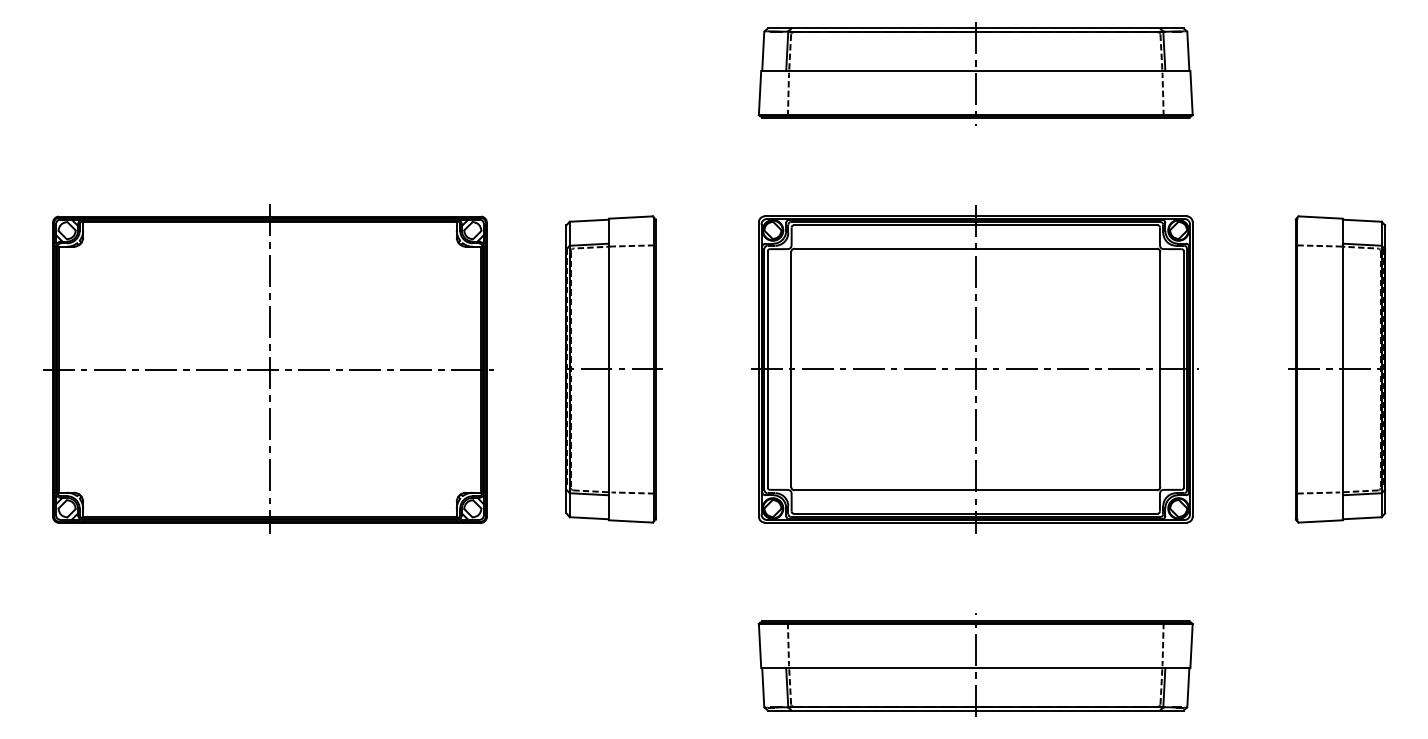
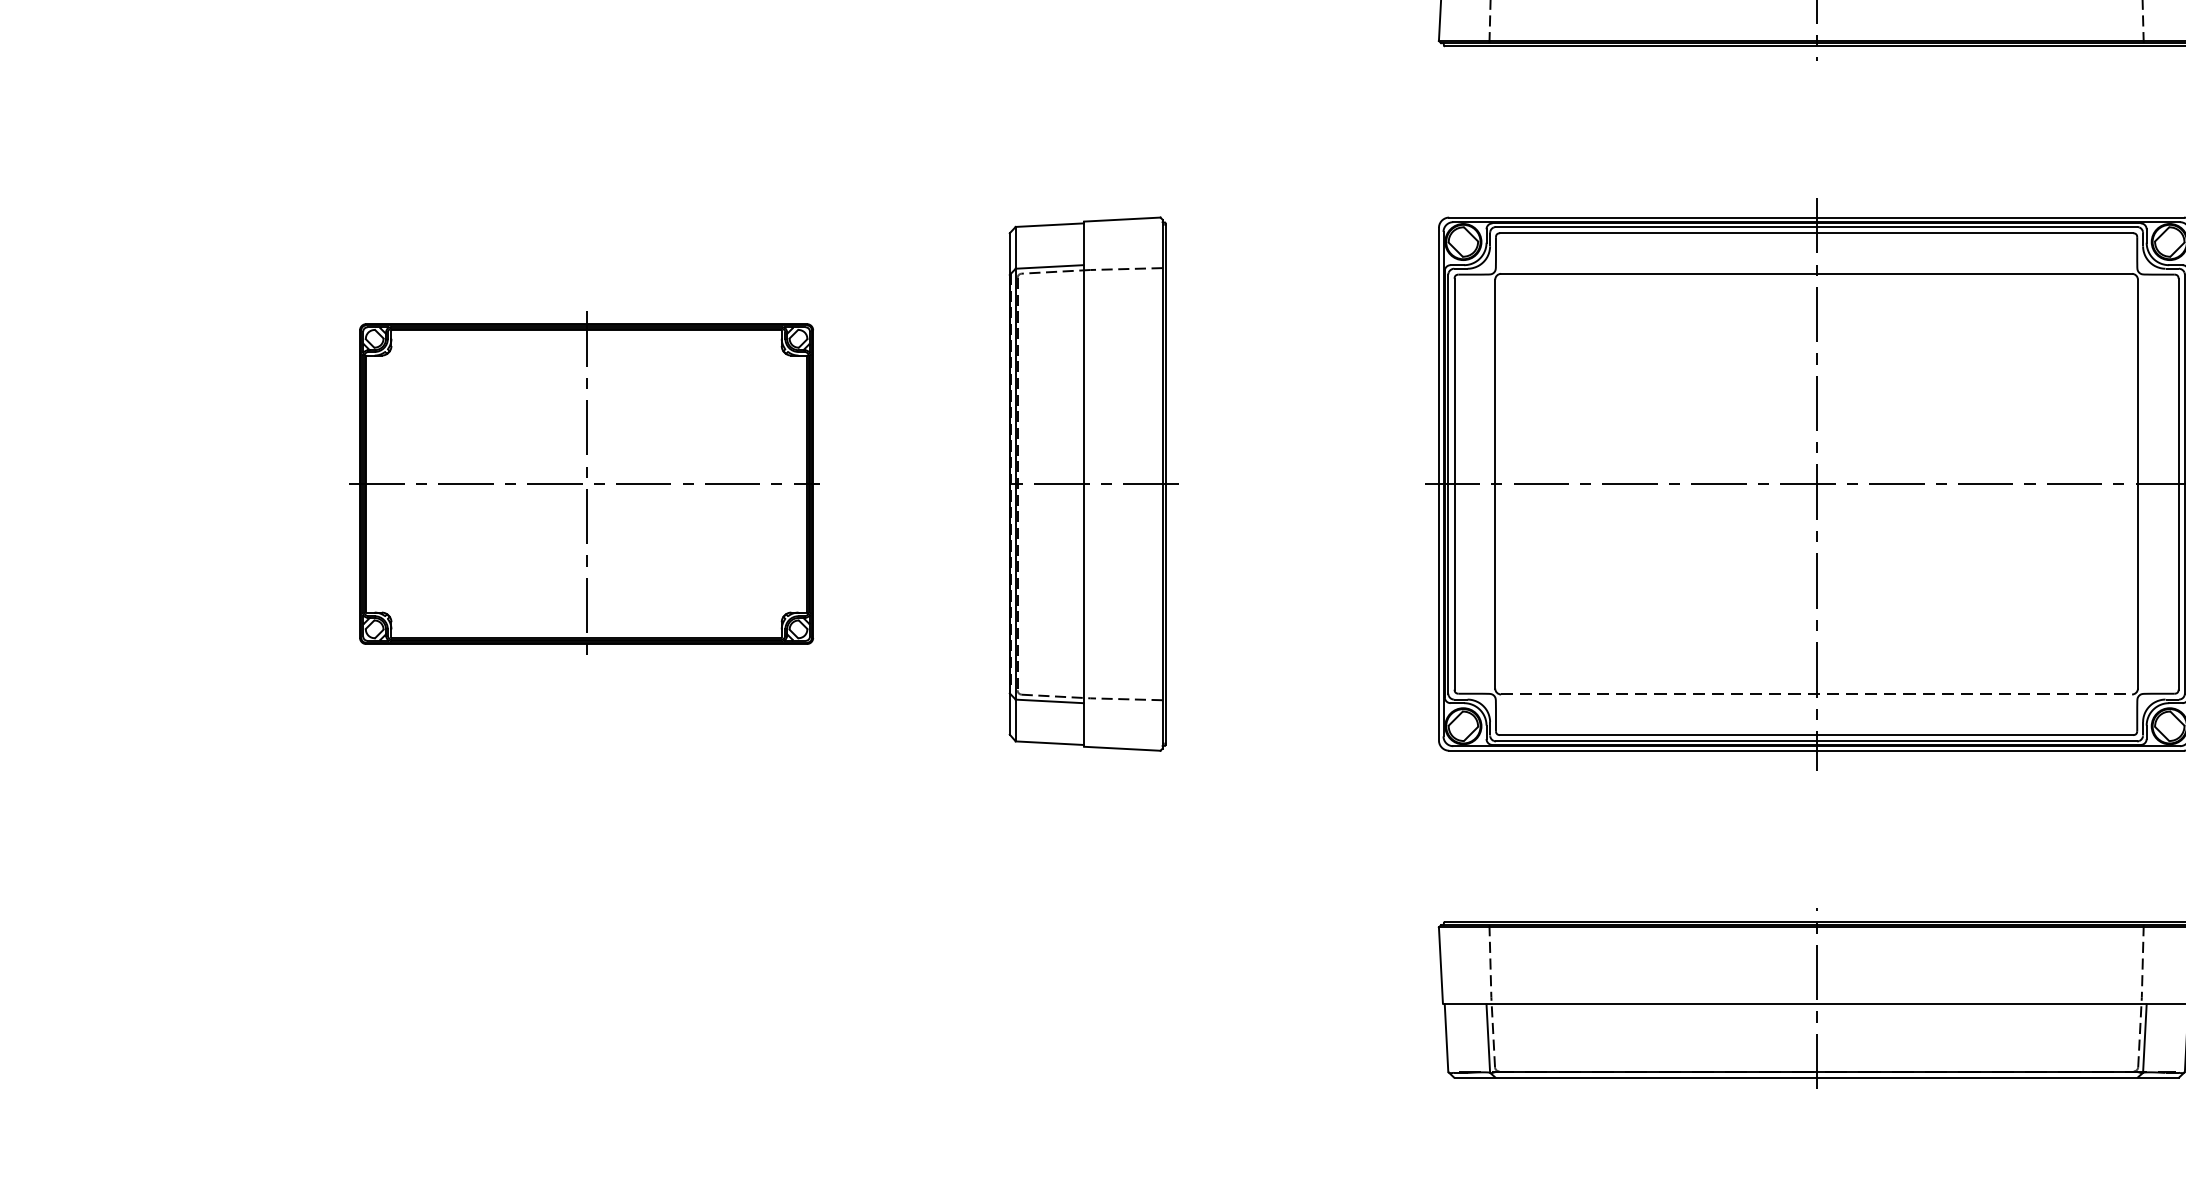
part: (268, 368) -> (585, 482), size x0.6
part: (613, 369) -> (1091, 484), moved
line: (976, 490) -> (1817, 694), solid -> dashed

